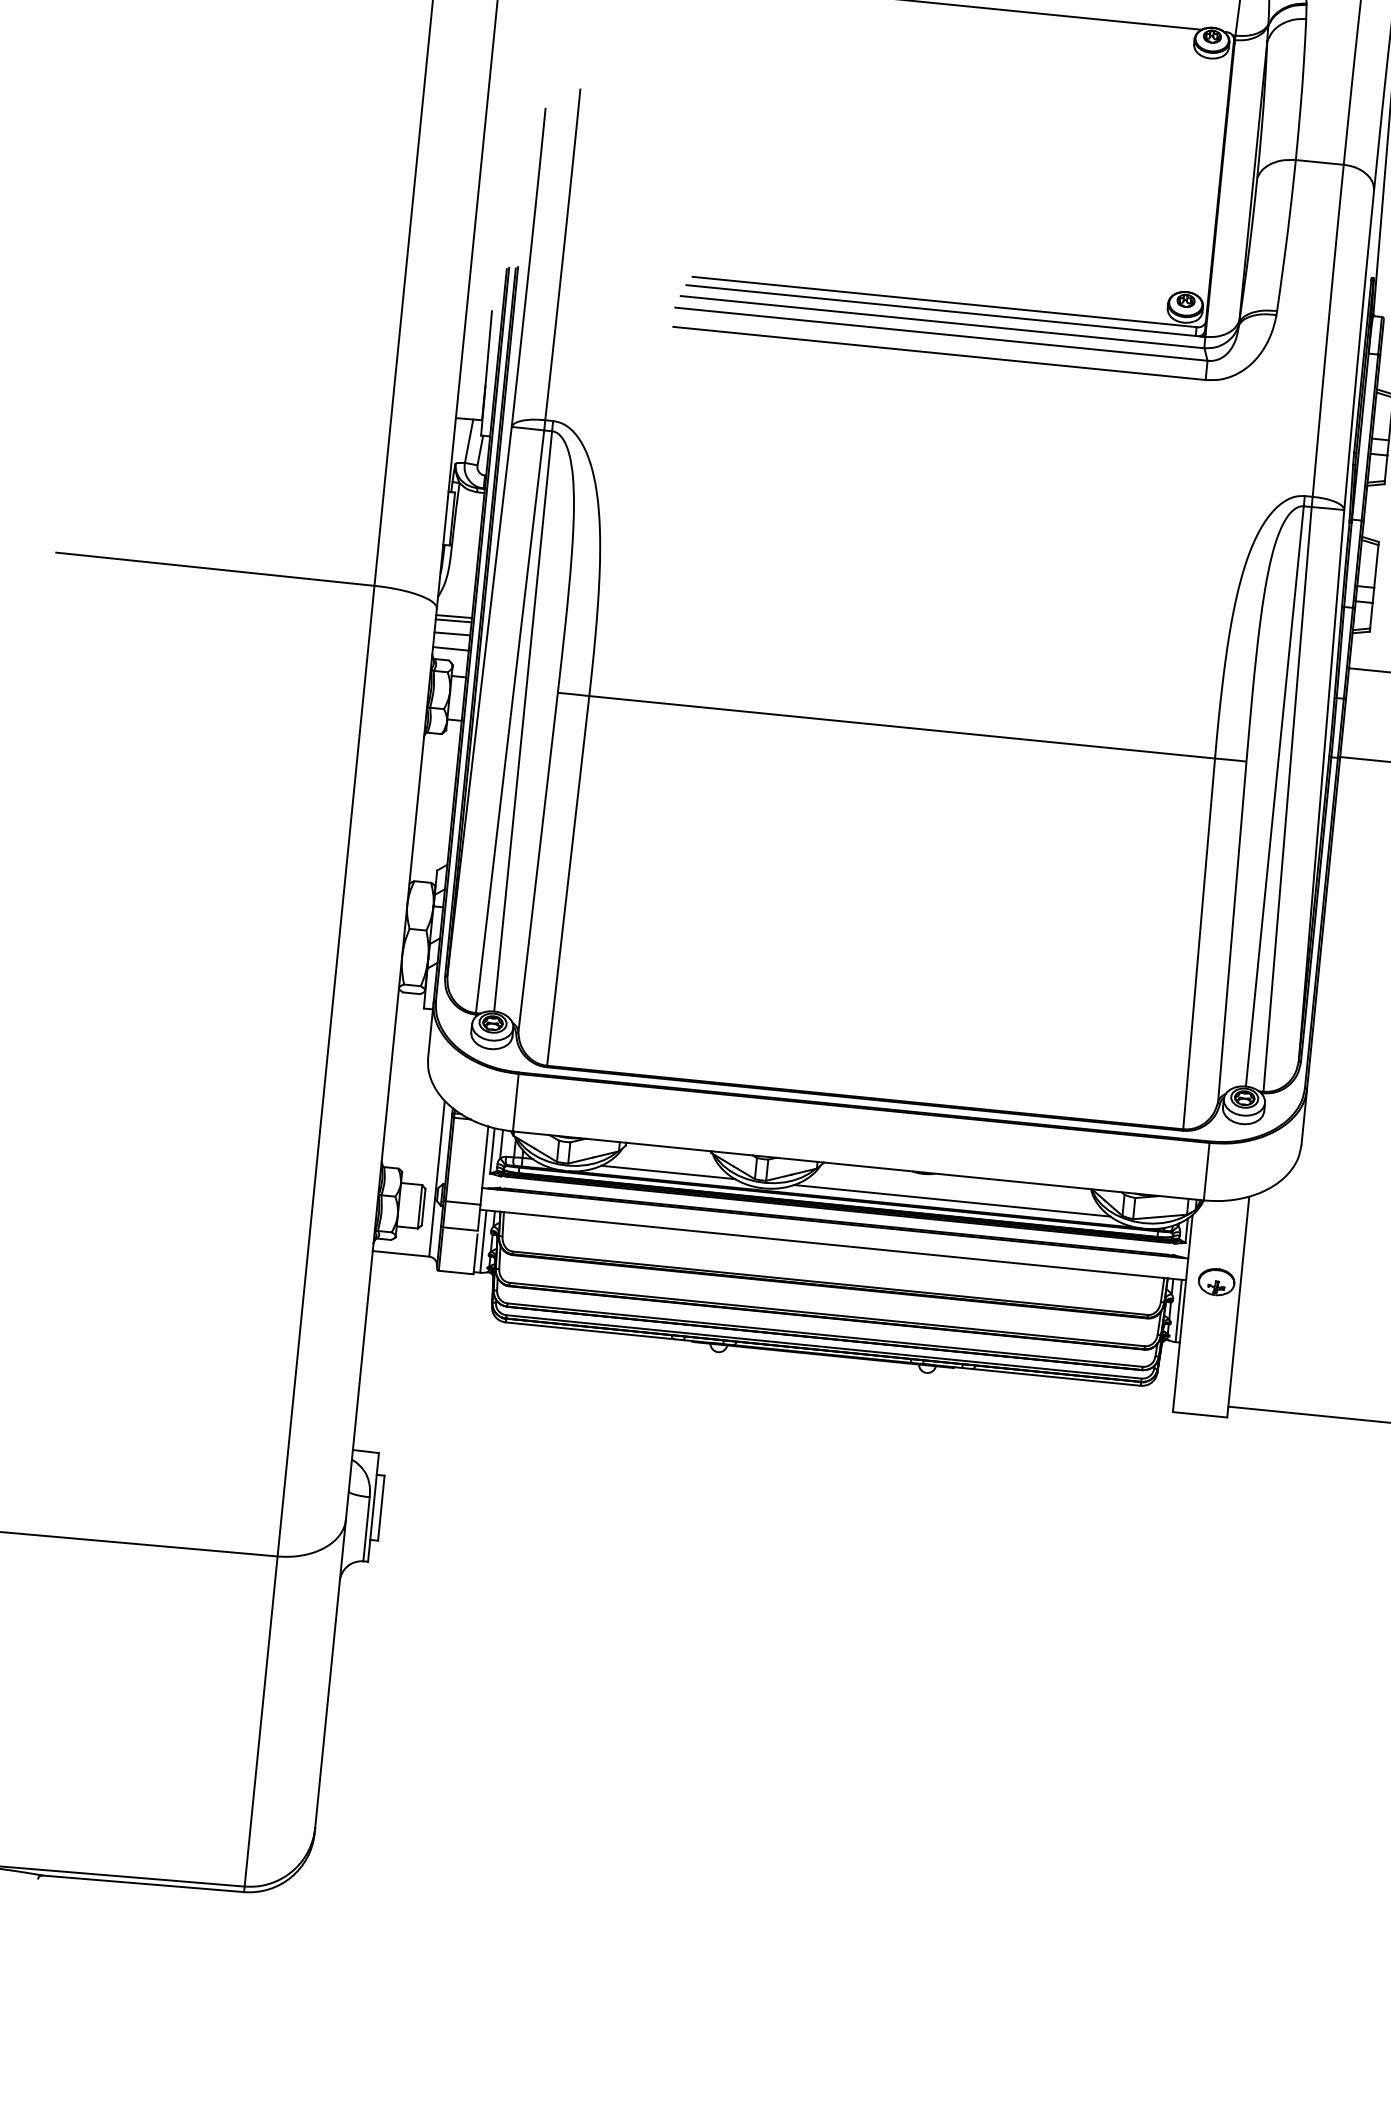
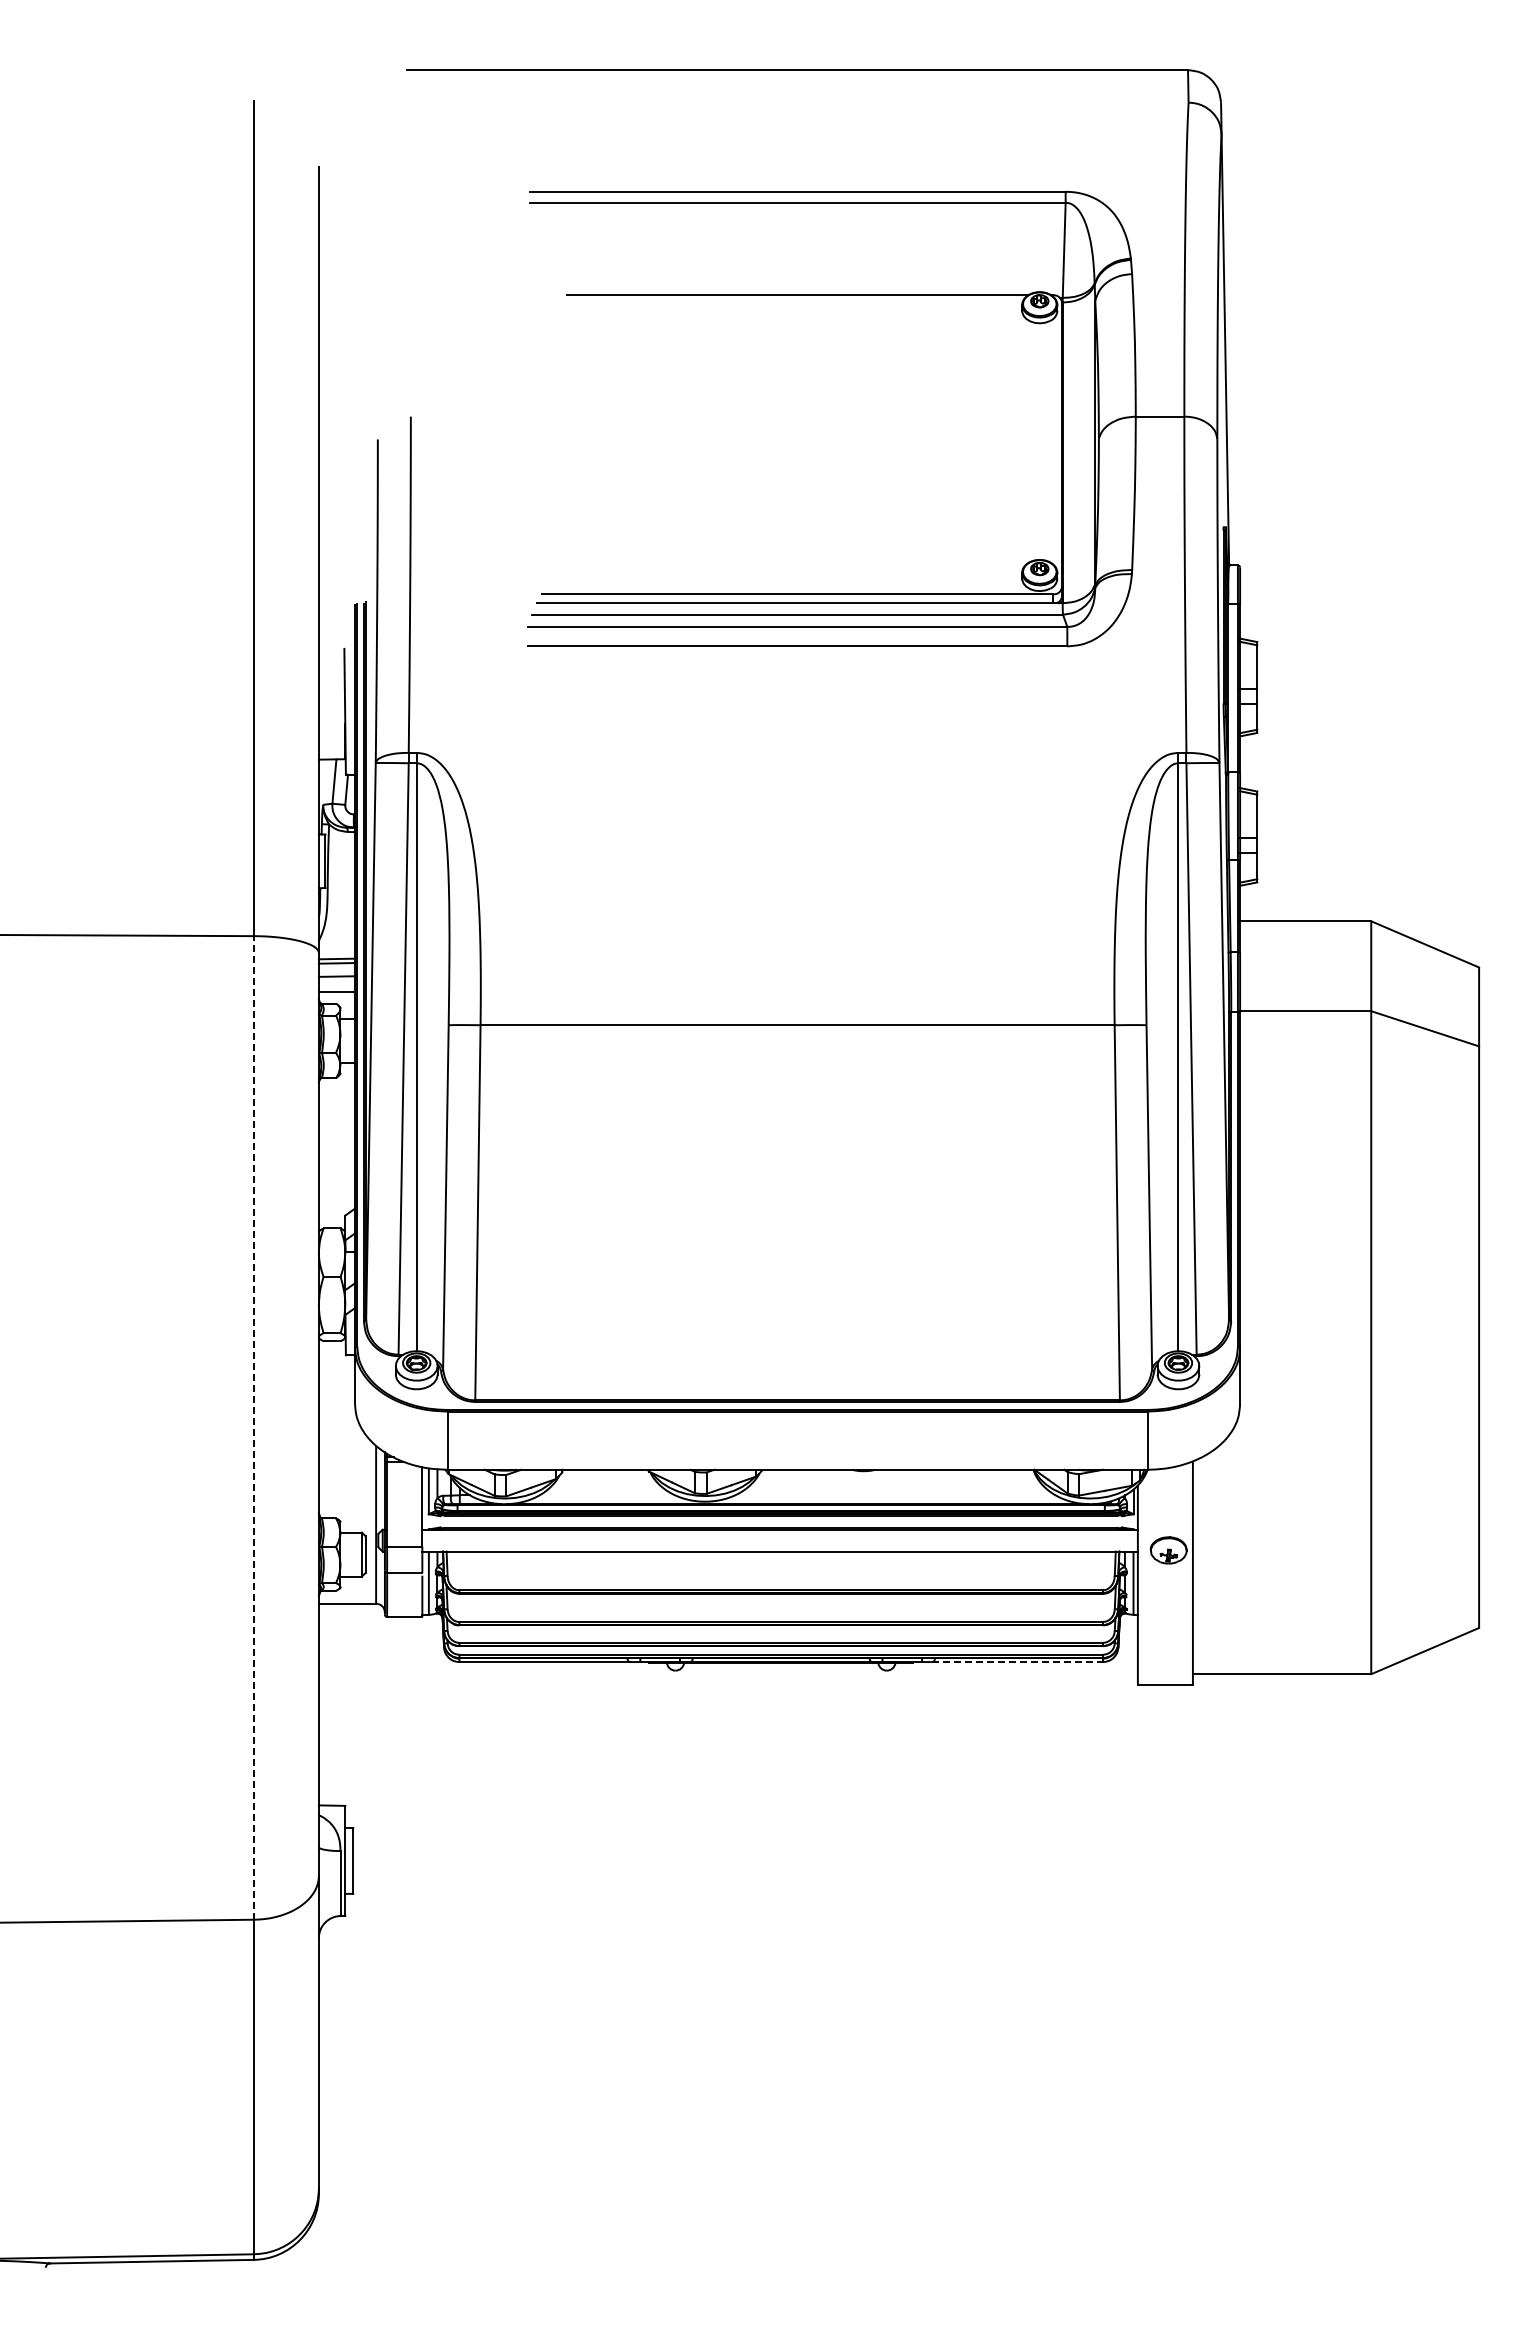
line: (325, 1070) -> (253, 1427), solid -> dashed
line: (668, 1172) -> (607, 1495), removed
line: (951, 1200) -> (894, 1495), removed
line: (1056, 1377) -> (1017, 1662), solid -> dashed

